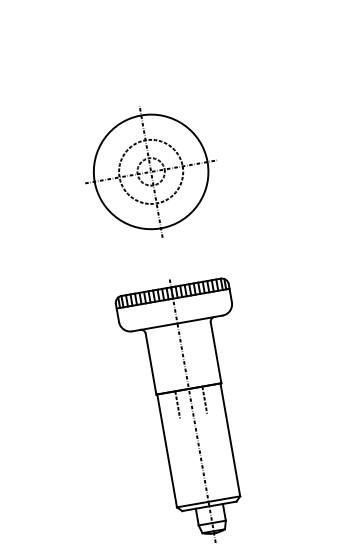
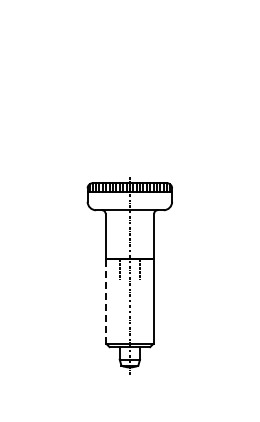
part: (150, 171) -> (129, 96), removed
line: (167, 450) -> (106, 301), solid -> dashed

